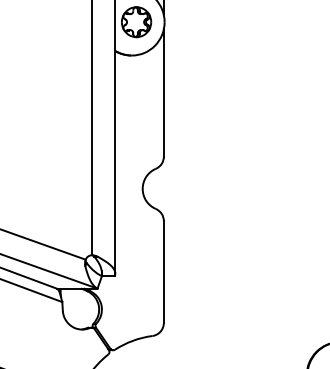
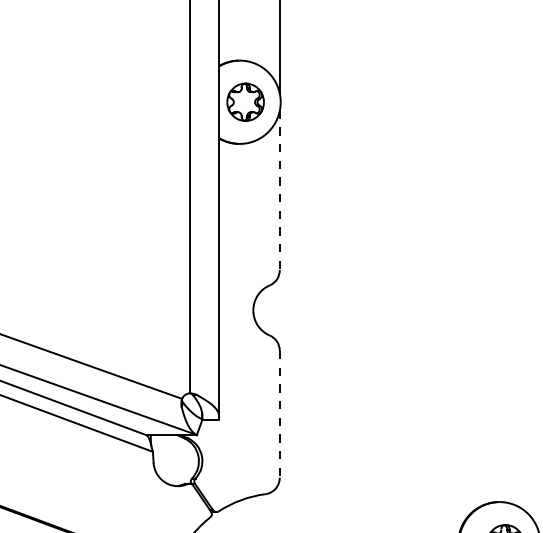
line: (163, 92) -> (279, 190), solid -> dashed
line: (163, 272) -> (279, 414), solid -> dashed

